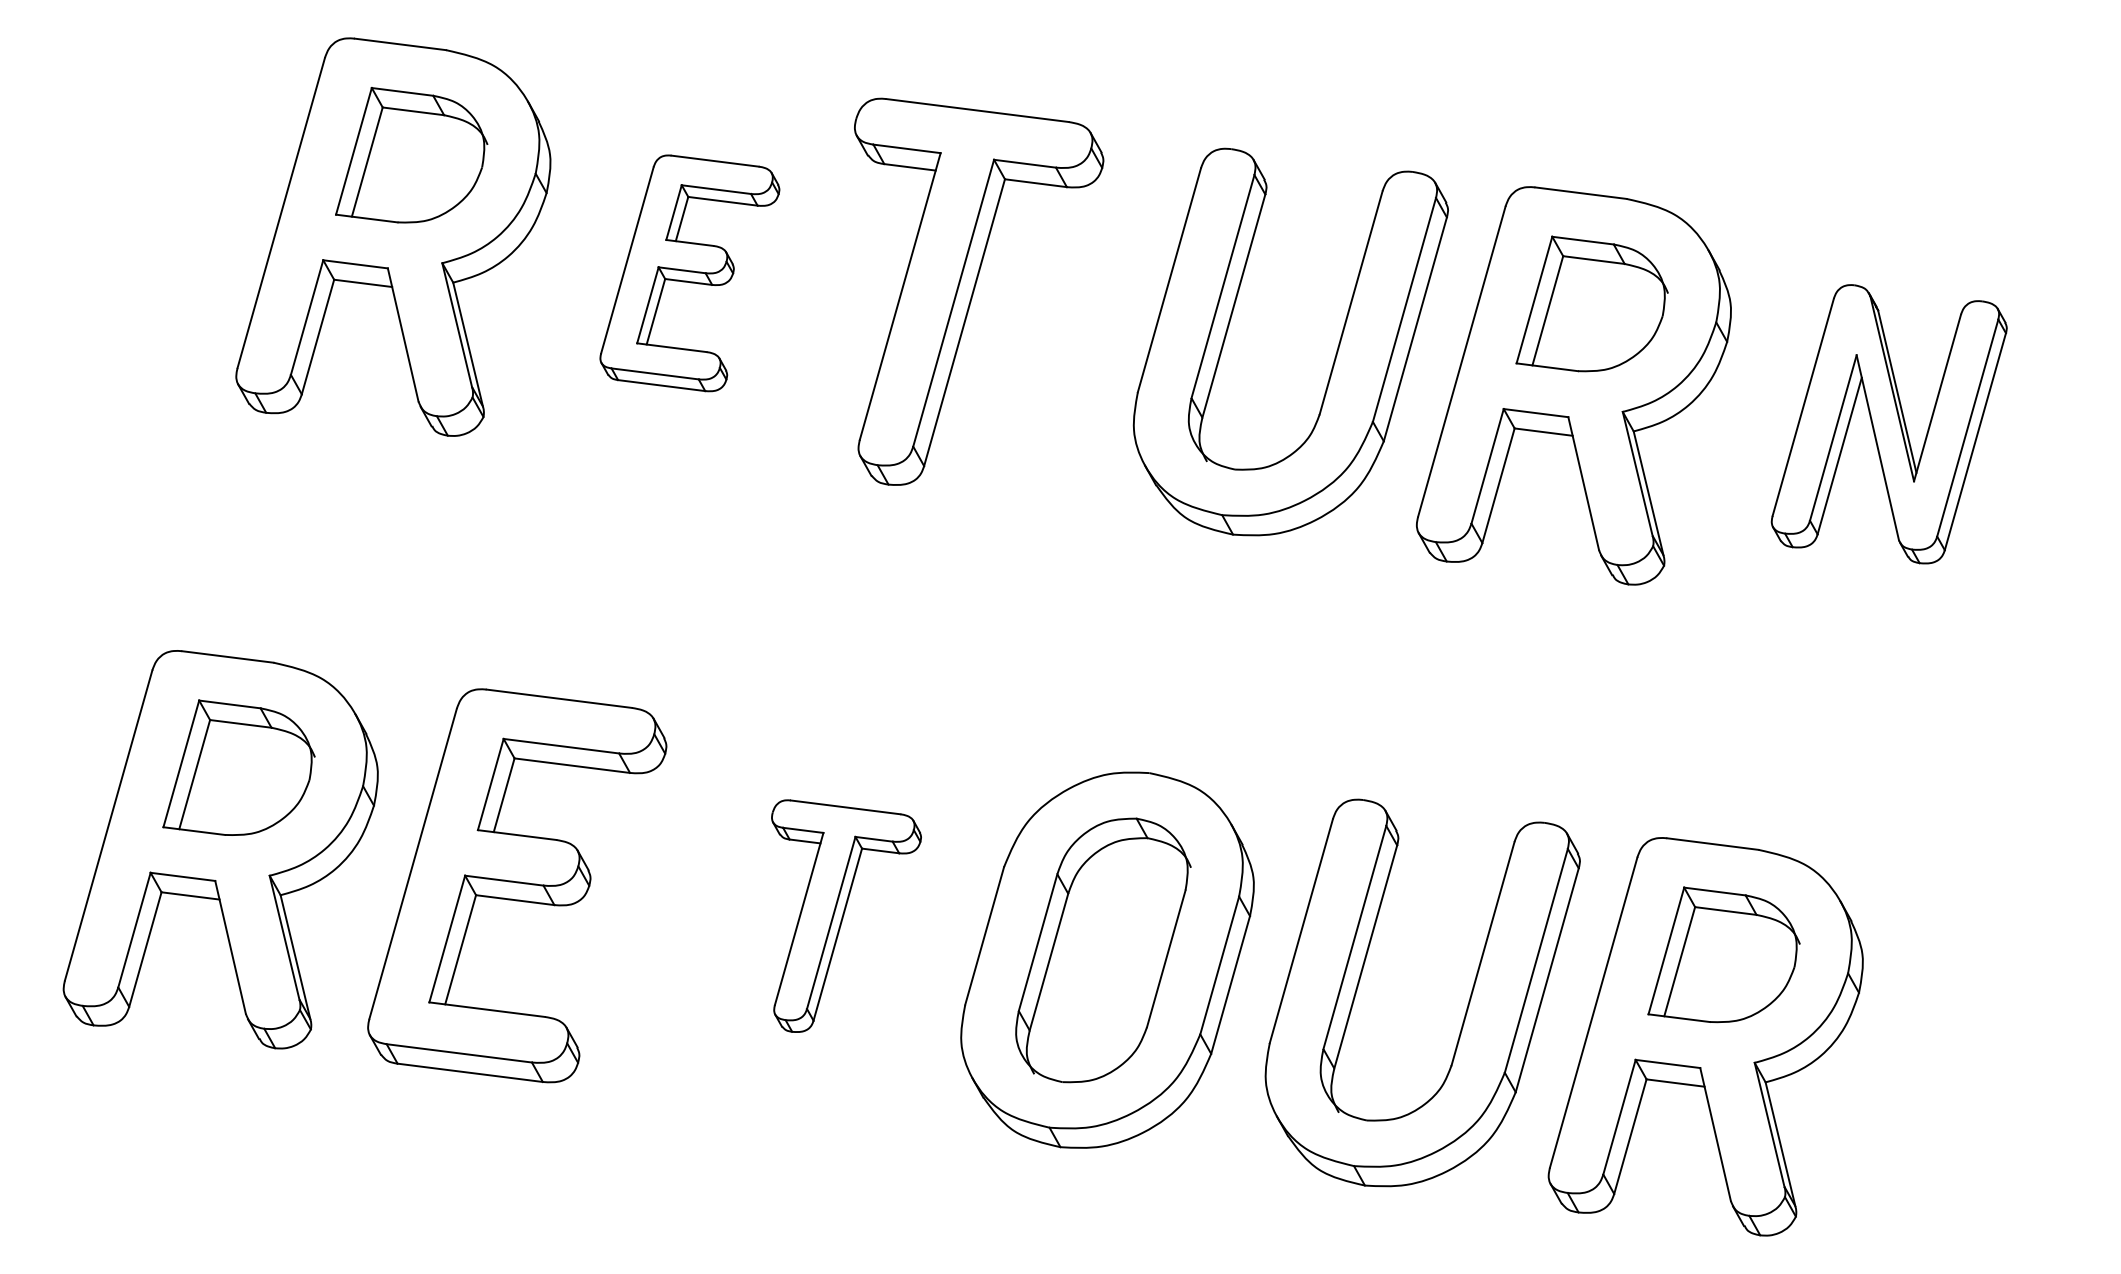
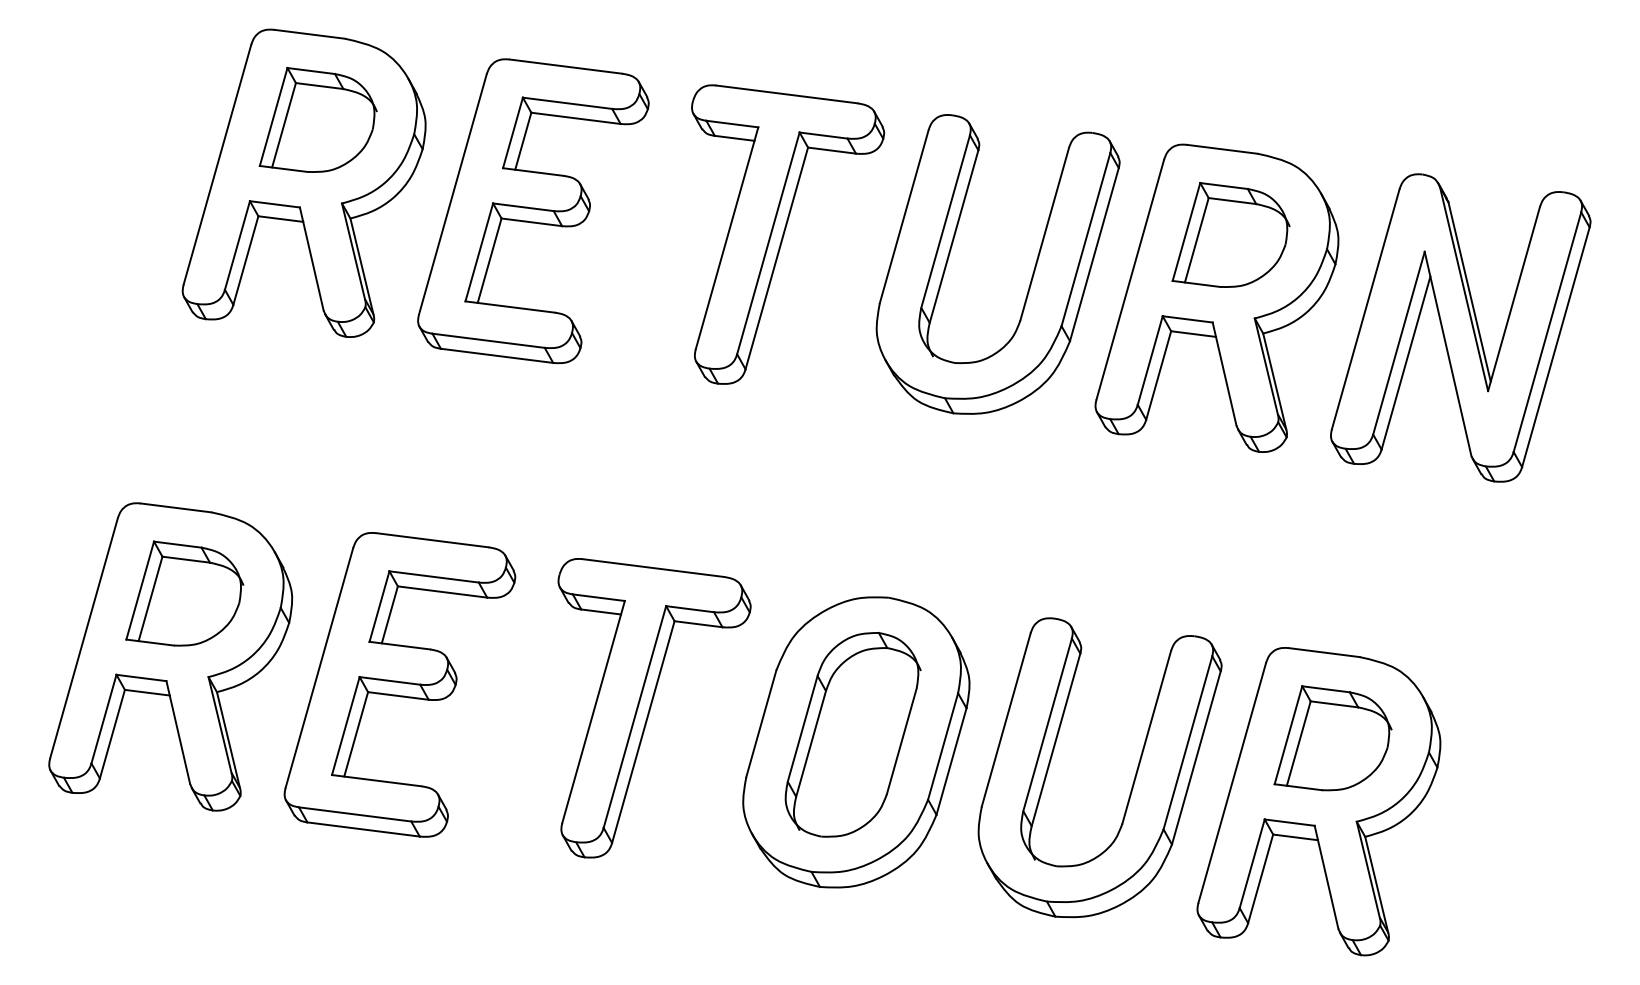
part: (689, 273) -> (533, 211), size x1.67
part: (979, 291) -> (788, 234), moved
part: (1888, 423) -> (1460, 327), size x1.43
part: (846, 916) -> (654, 708), size x1.67

